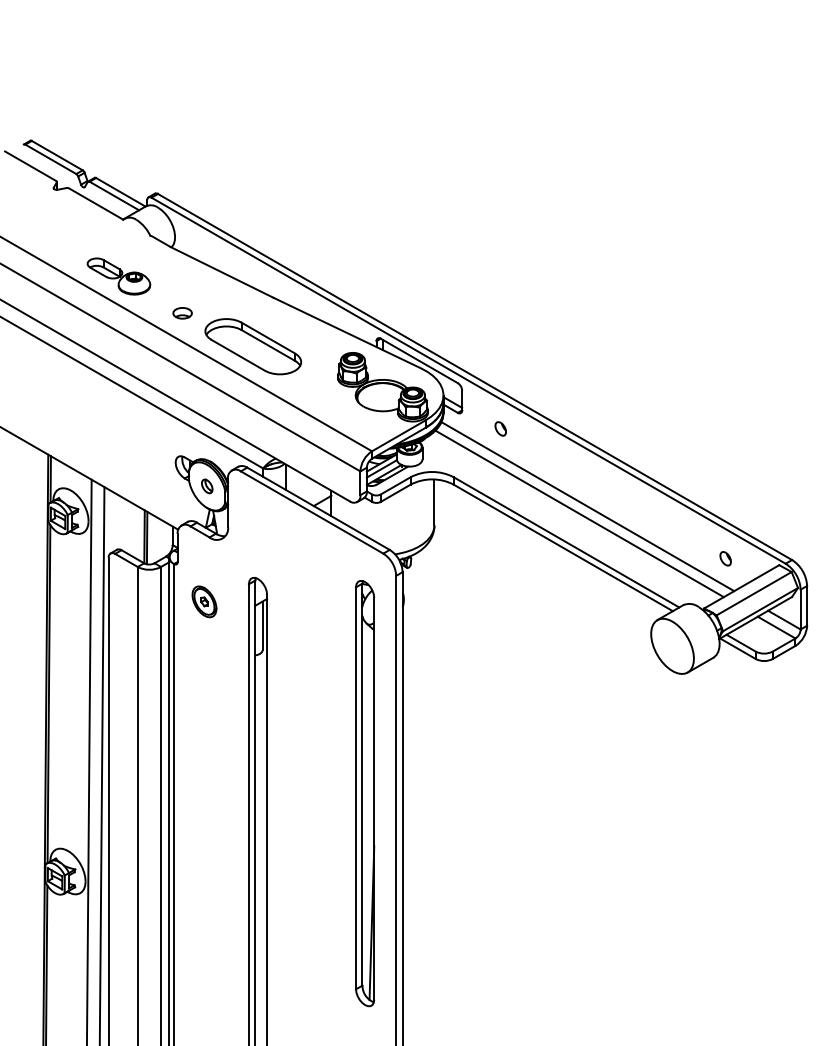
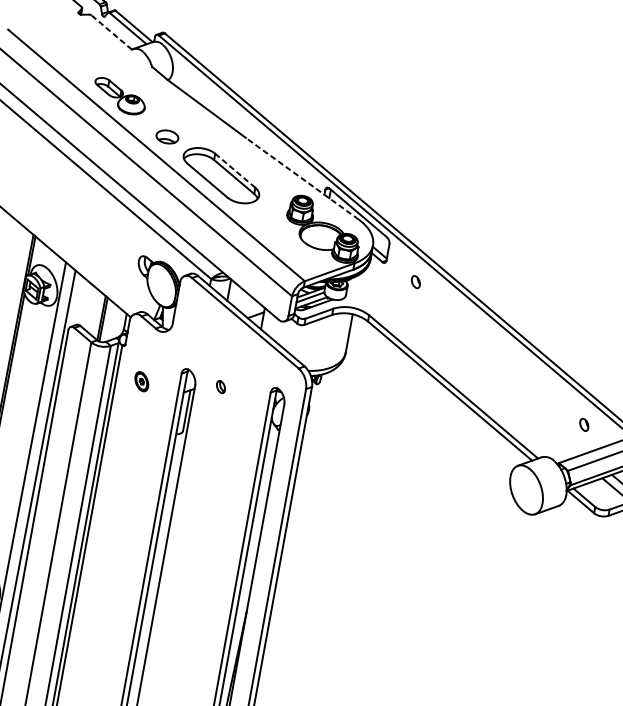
line: (95, 203) -> (111, 31), solid -> dashed
part: (182, 313) -> (167, 137), size x1.4
line: (347, 333) -> (302, 178), solid -> dashed
line: (268, 338) -> (235, 171), solid -> dashed
part: (207, 486) -> (221, 387), moved
line: (587, 506) -> (476, 360), removed
line: (579, 513) -> (468, 364), removed
part: (204, 601) -> (141, 381), size x0.7

